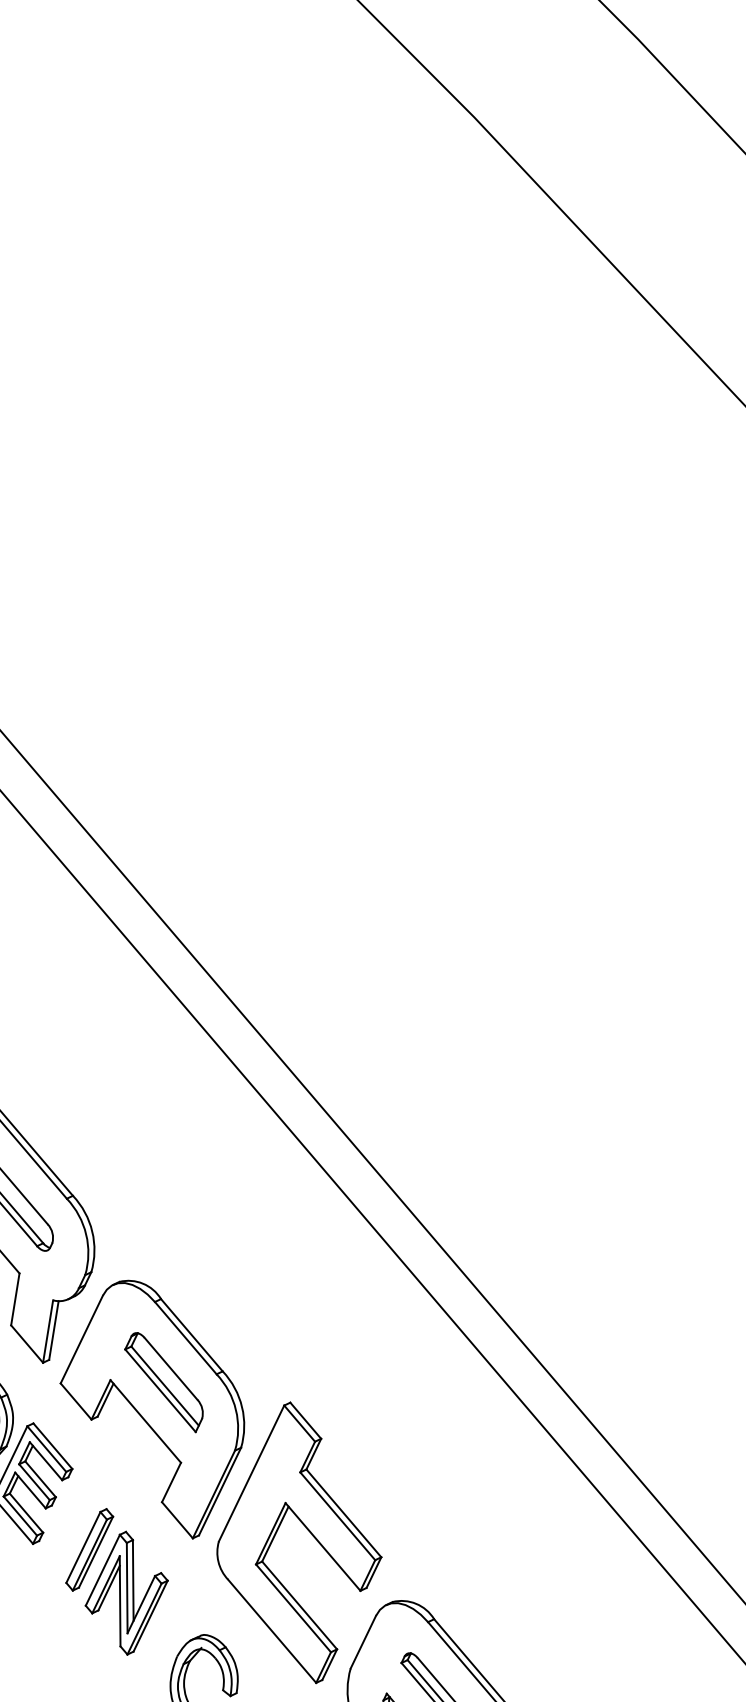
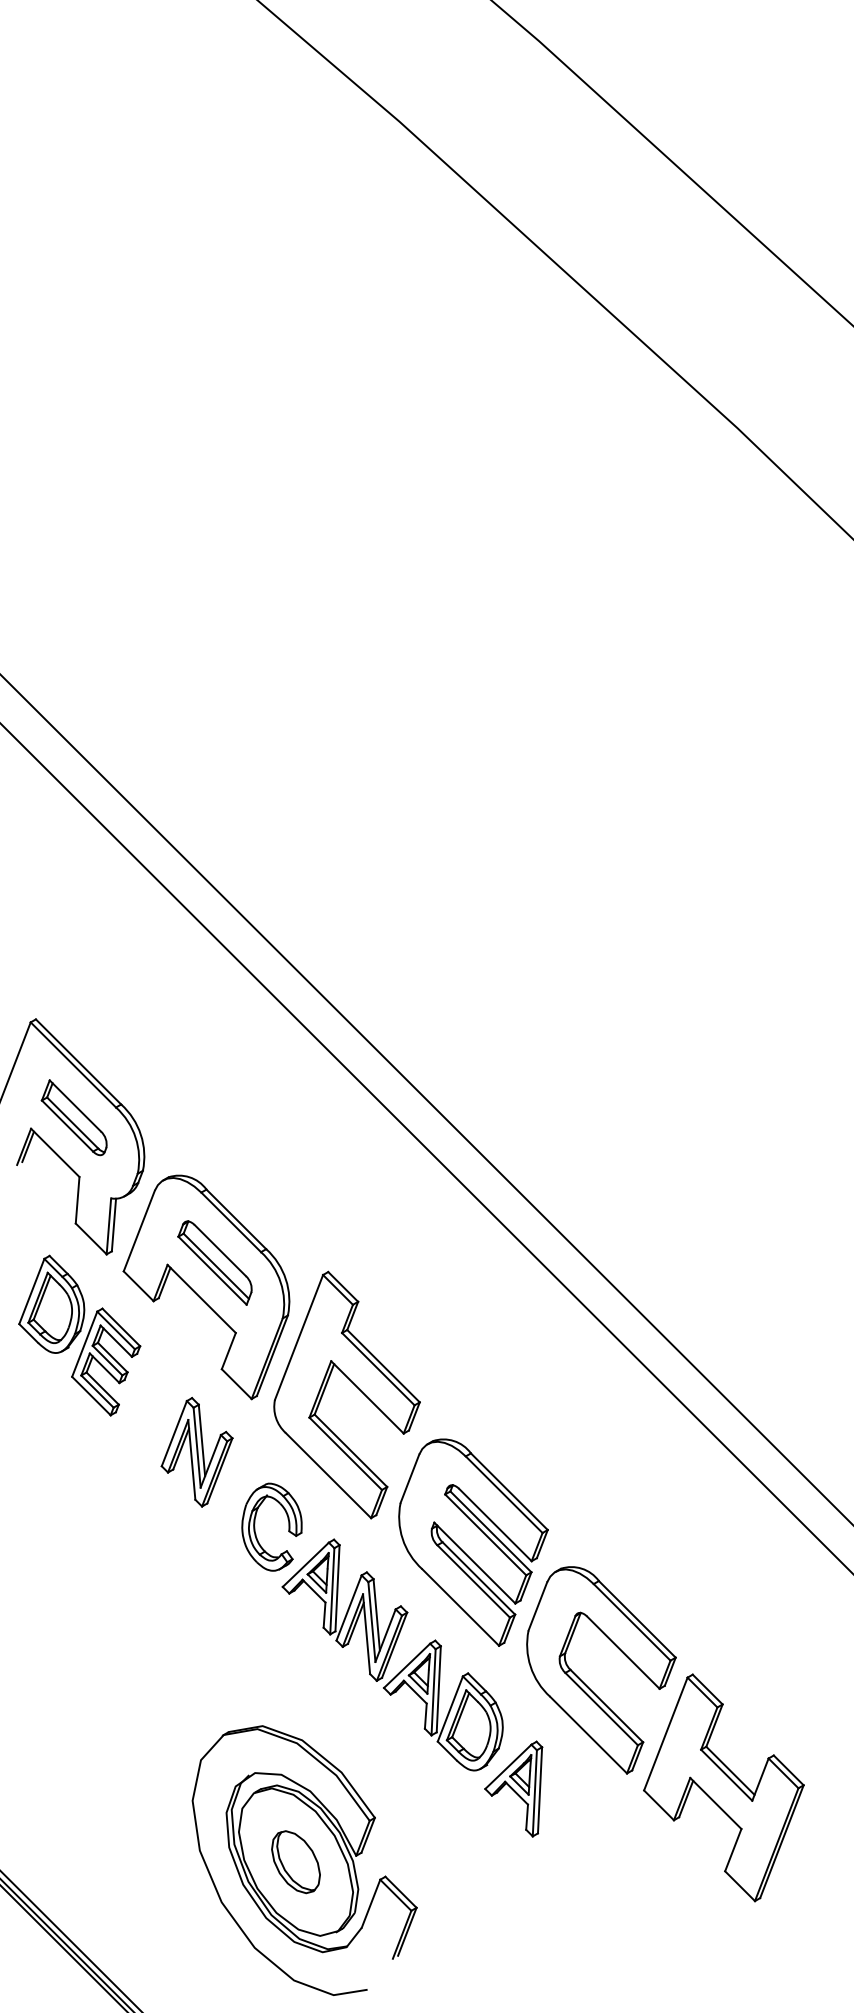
part: (88, 1549) -> (160, 1416), removed

